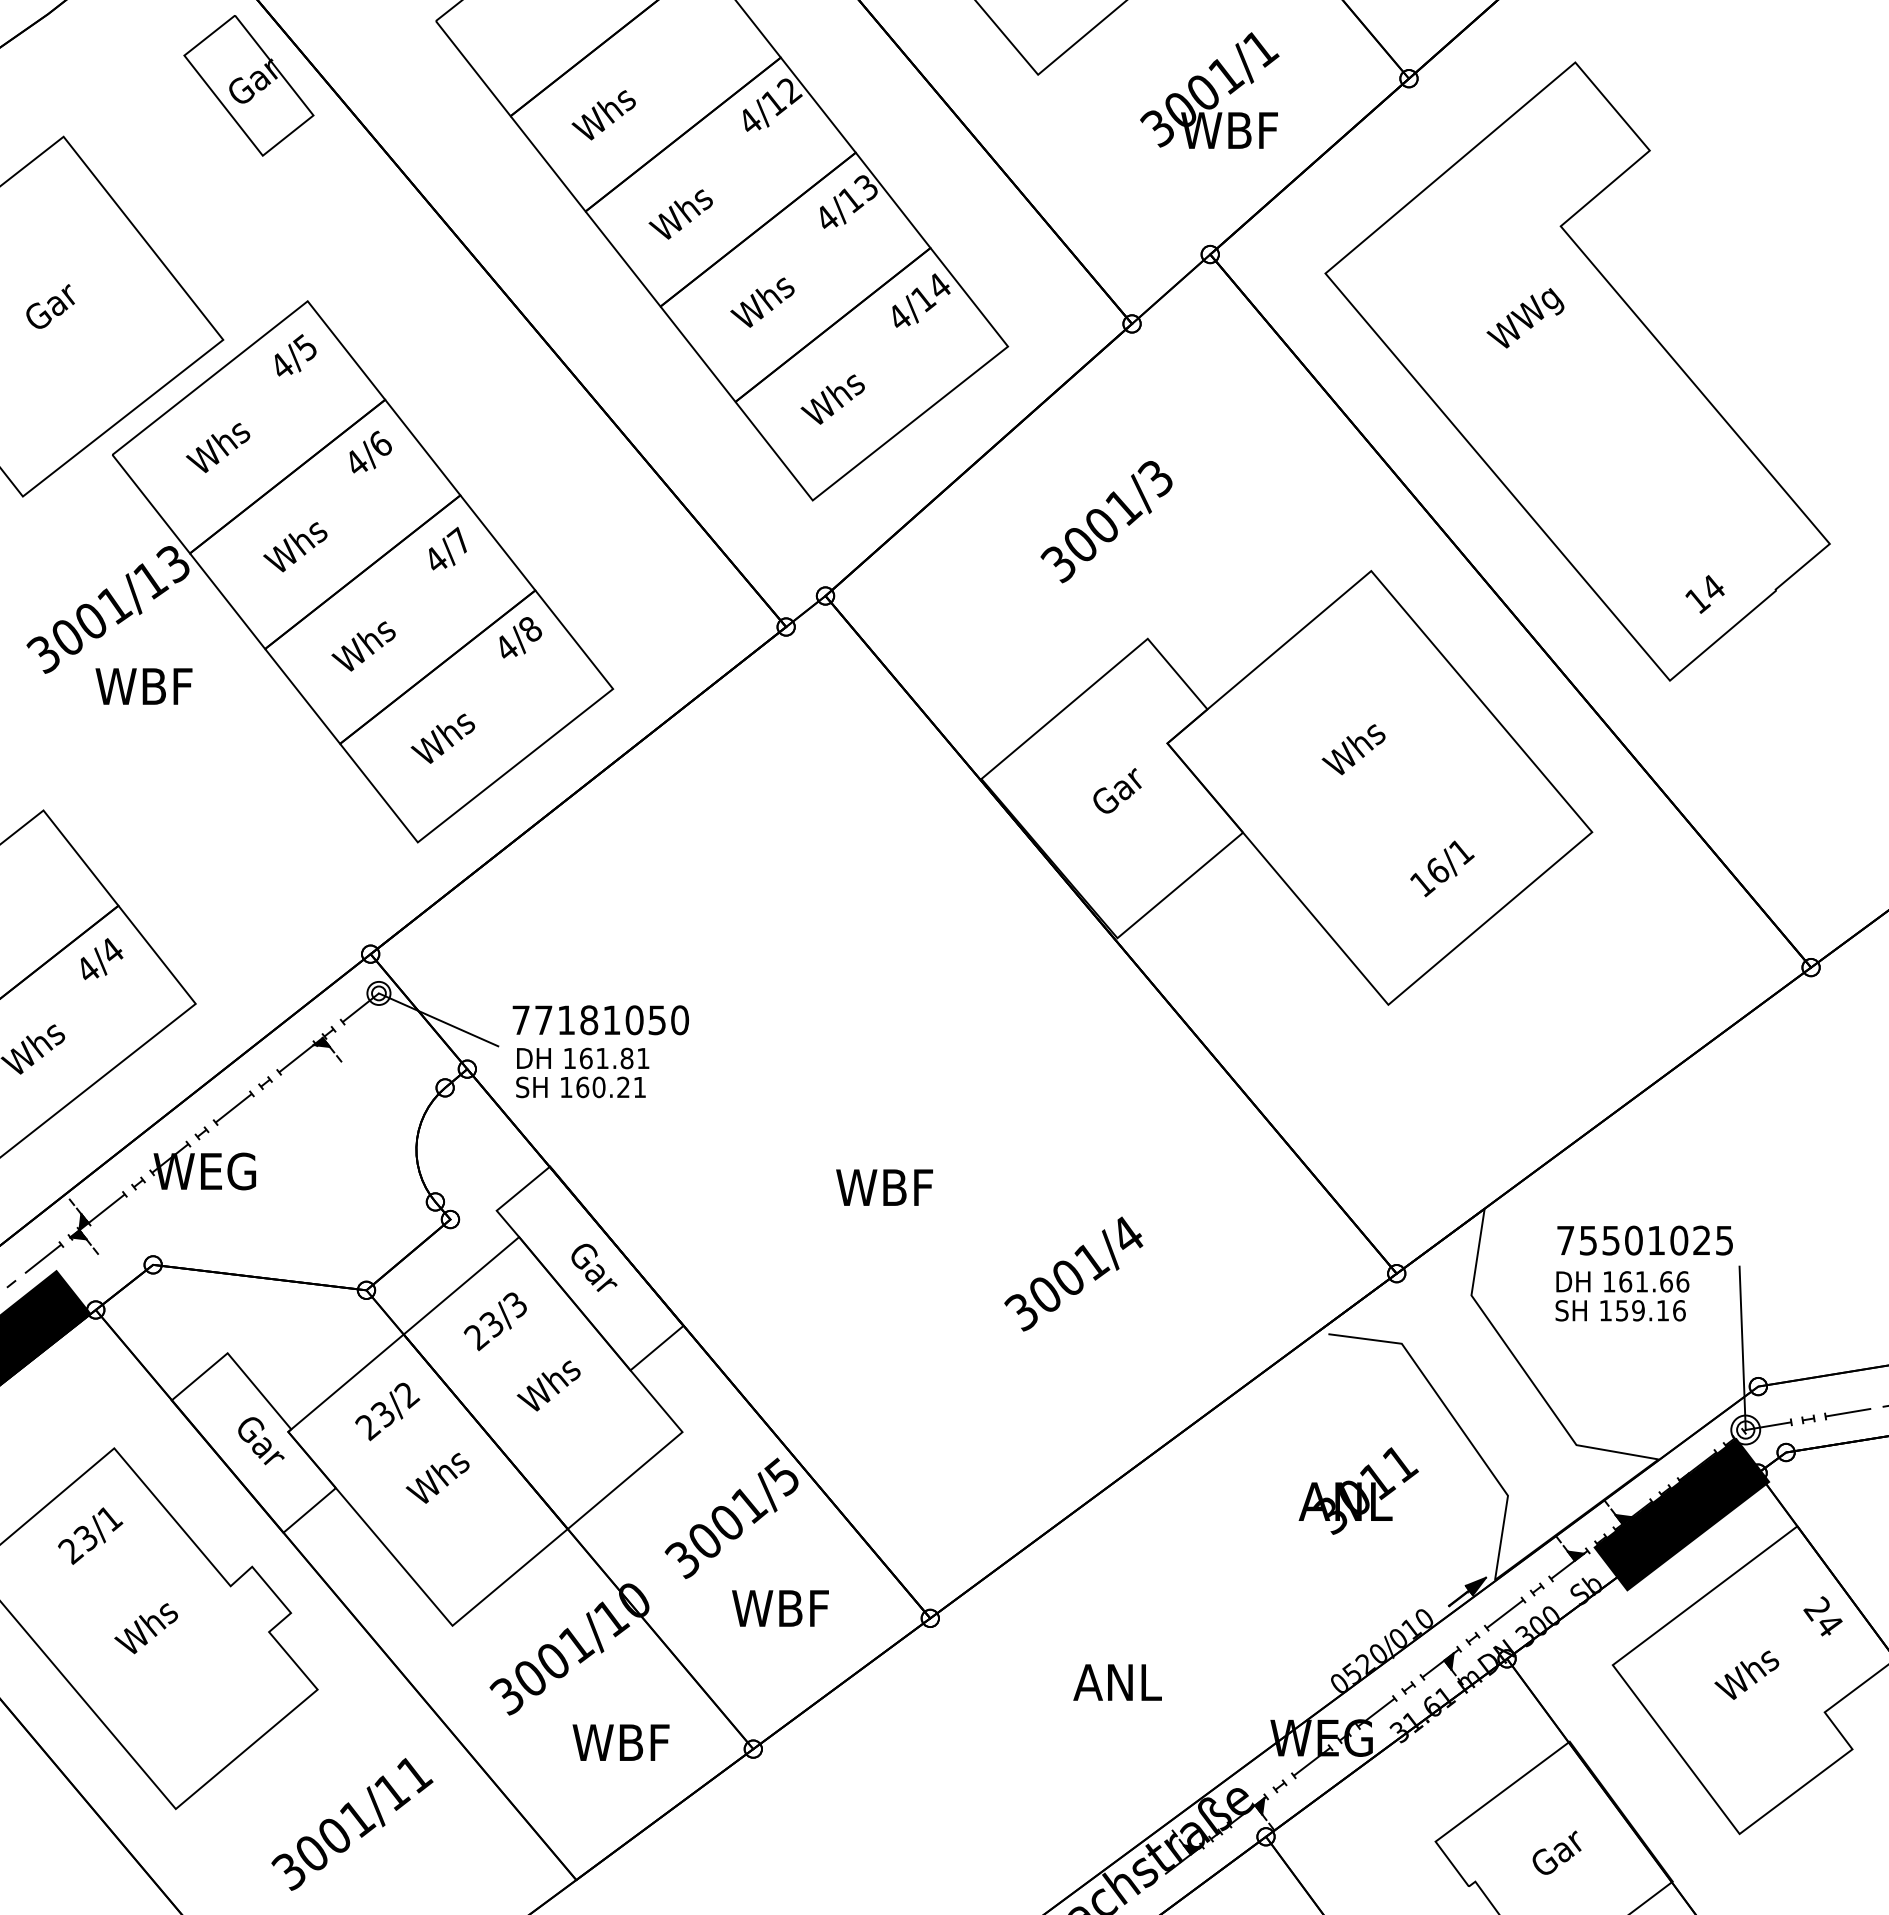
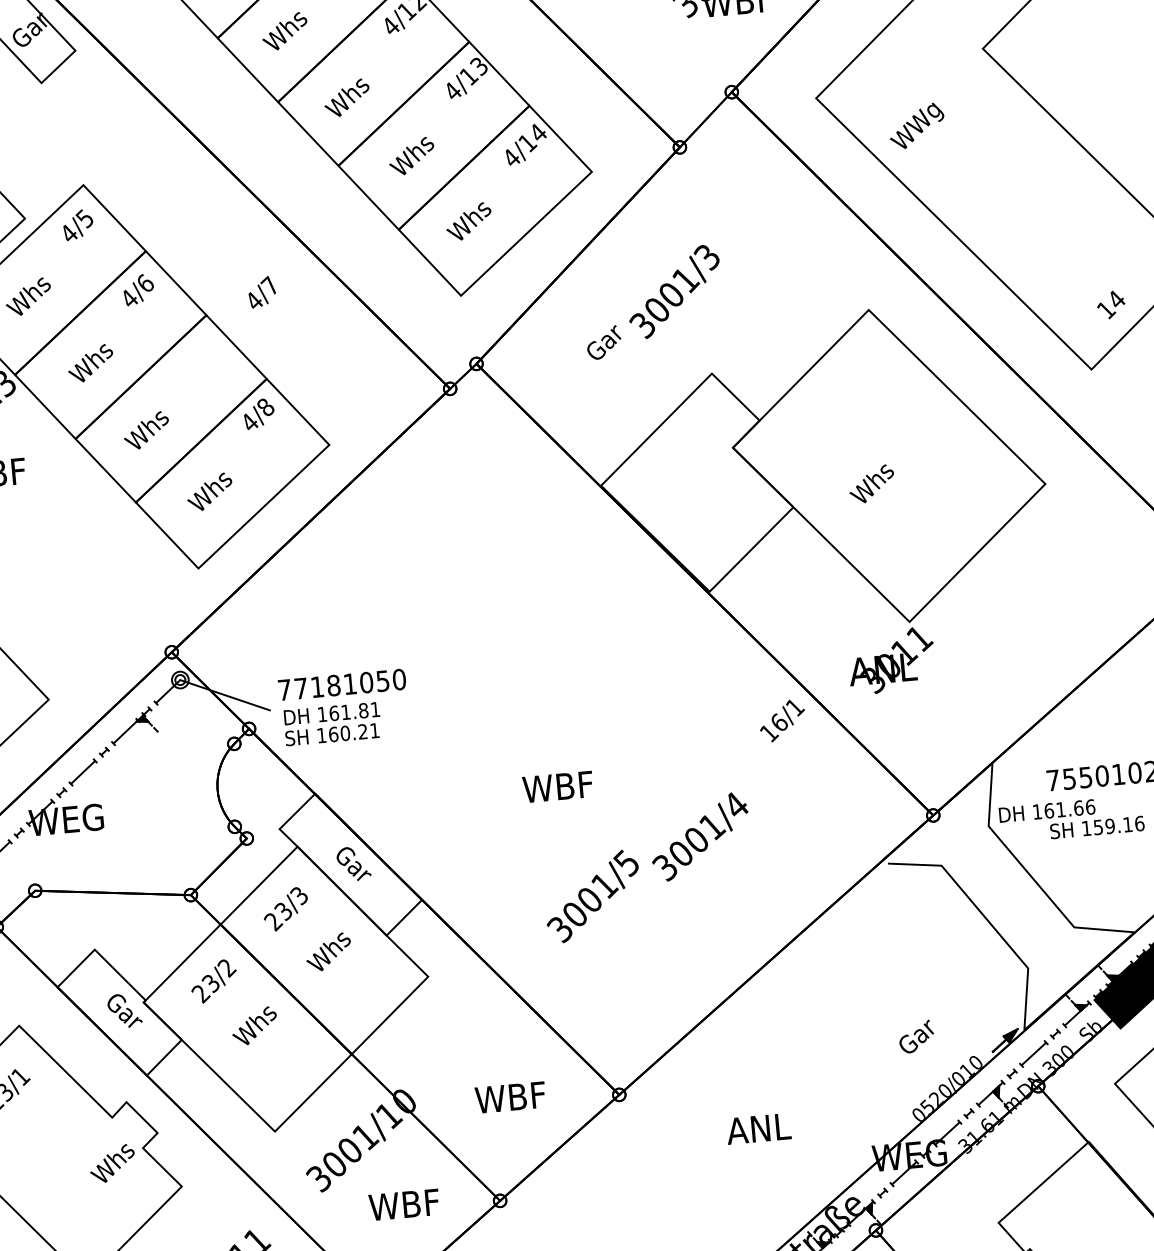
text: (1525, 318) -> (916, 126), moved
text: (447, 548) -> (261, 292), moved
text: (1353, 749) -> (871, 484), moved
text: (1117, 790) -> (604, 342), moved
text: (1442, 868) -> (782, 720), moved
text: (1622, 1281) -> (1046, 810), moved
text: (1358, 1490) -> (891, 660), moved
text: (731, 1517) -> (592, 895), moved
text: (145, 1628) -> (111, 1163), moved
text: (1556, 1852) -> (916, 1036), moved

